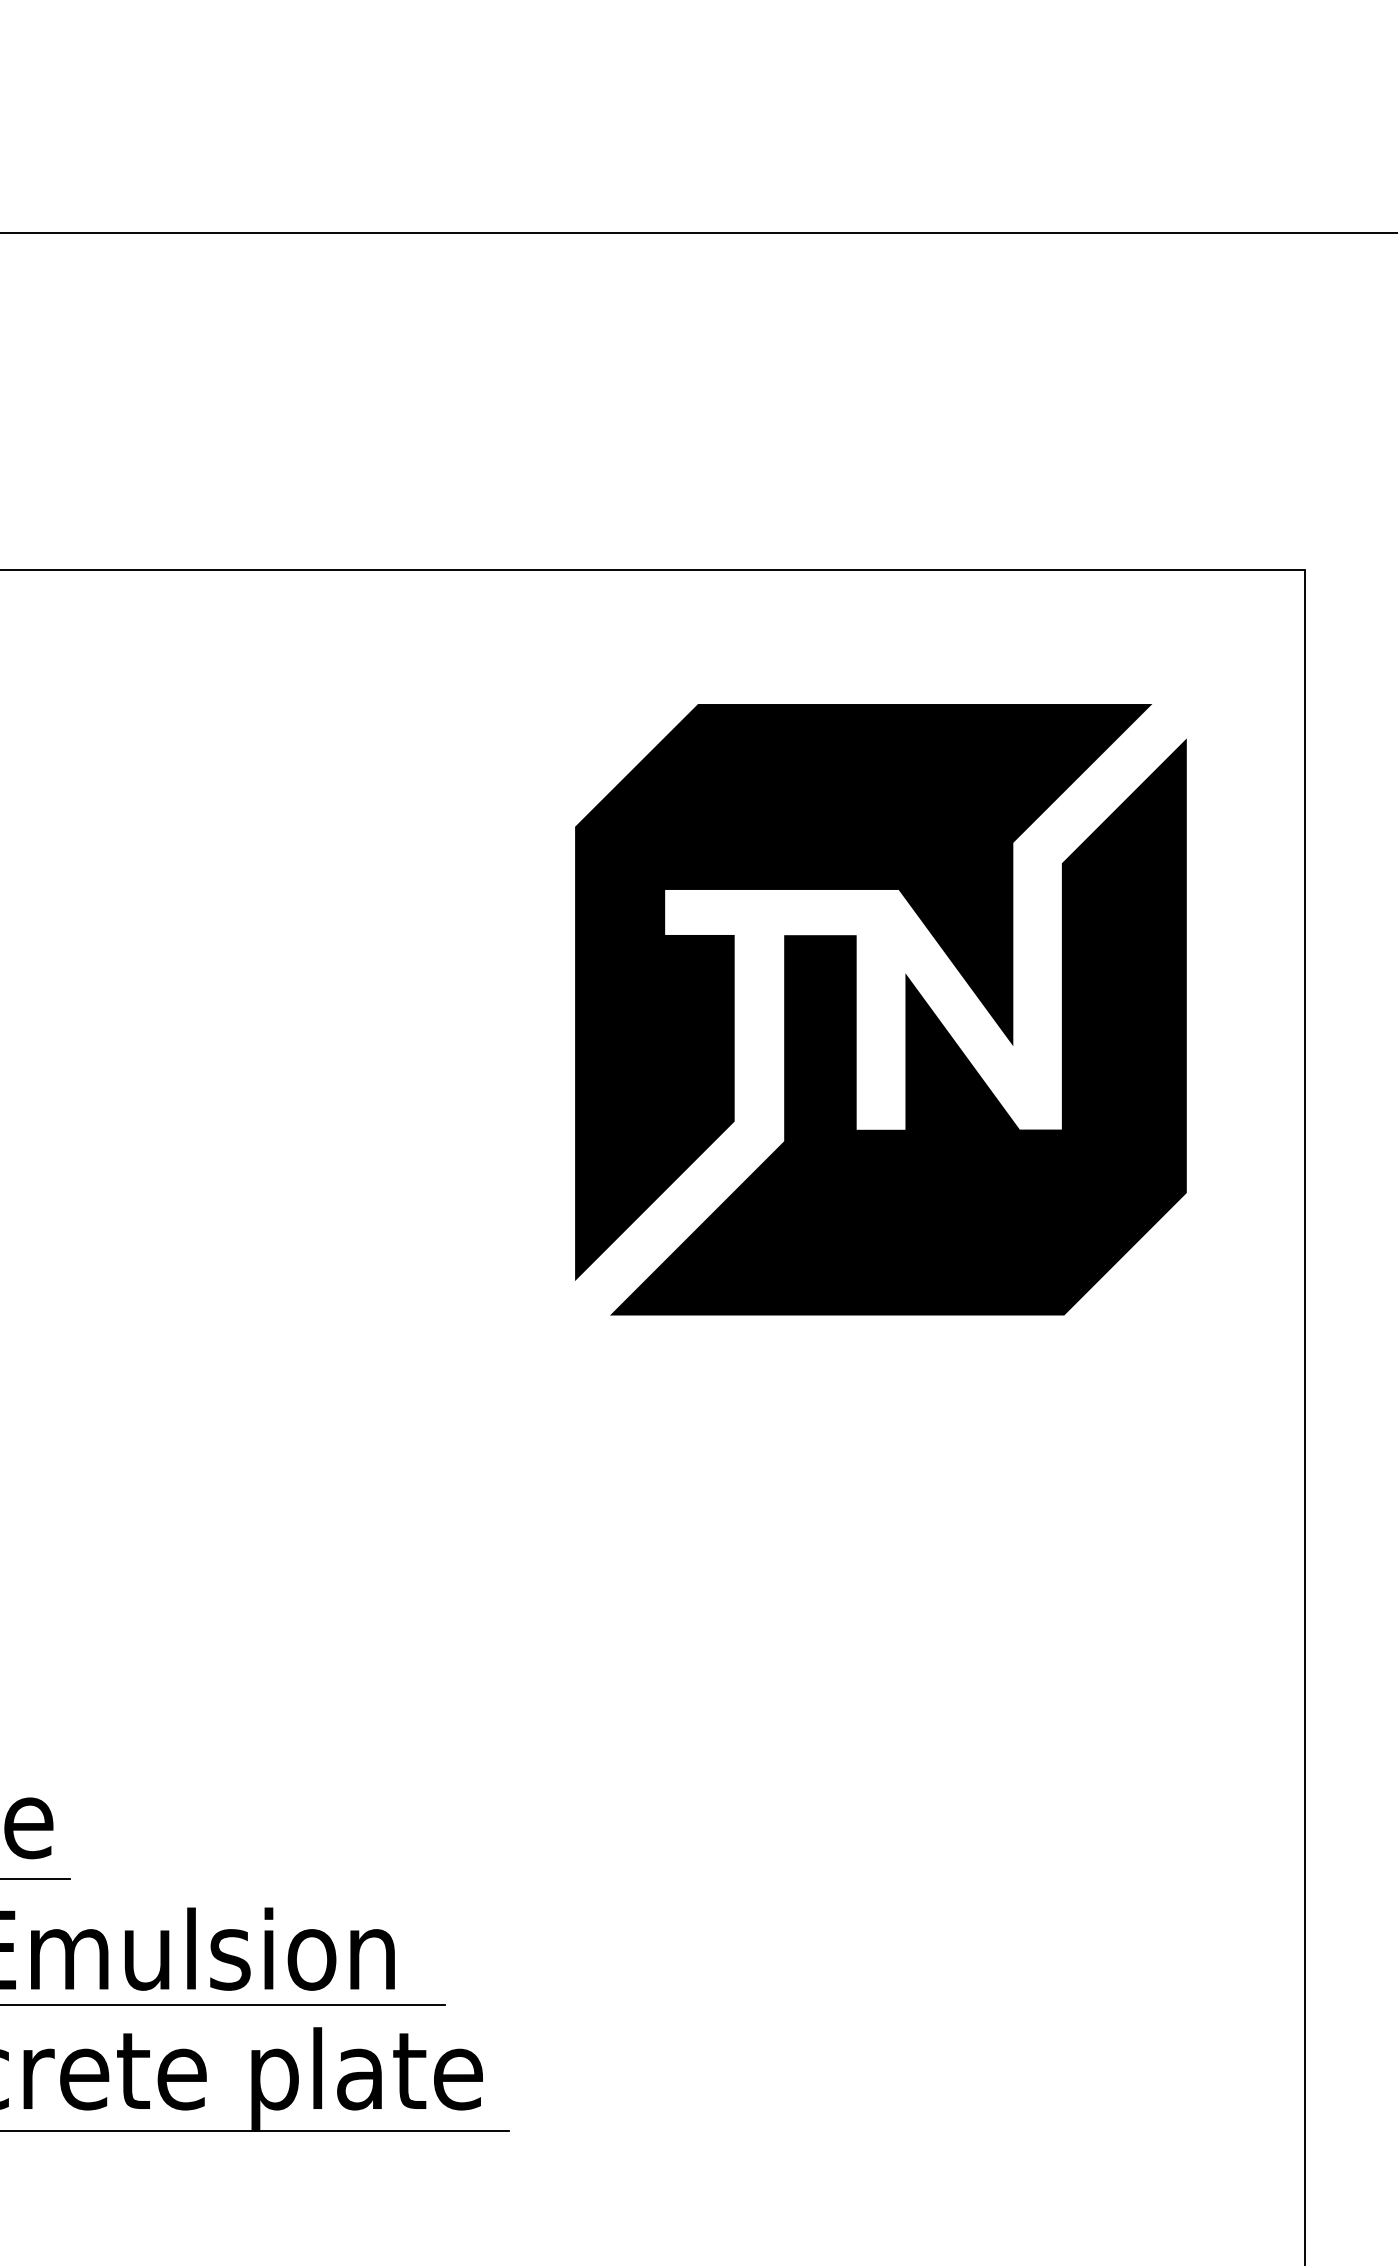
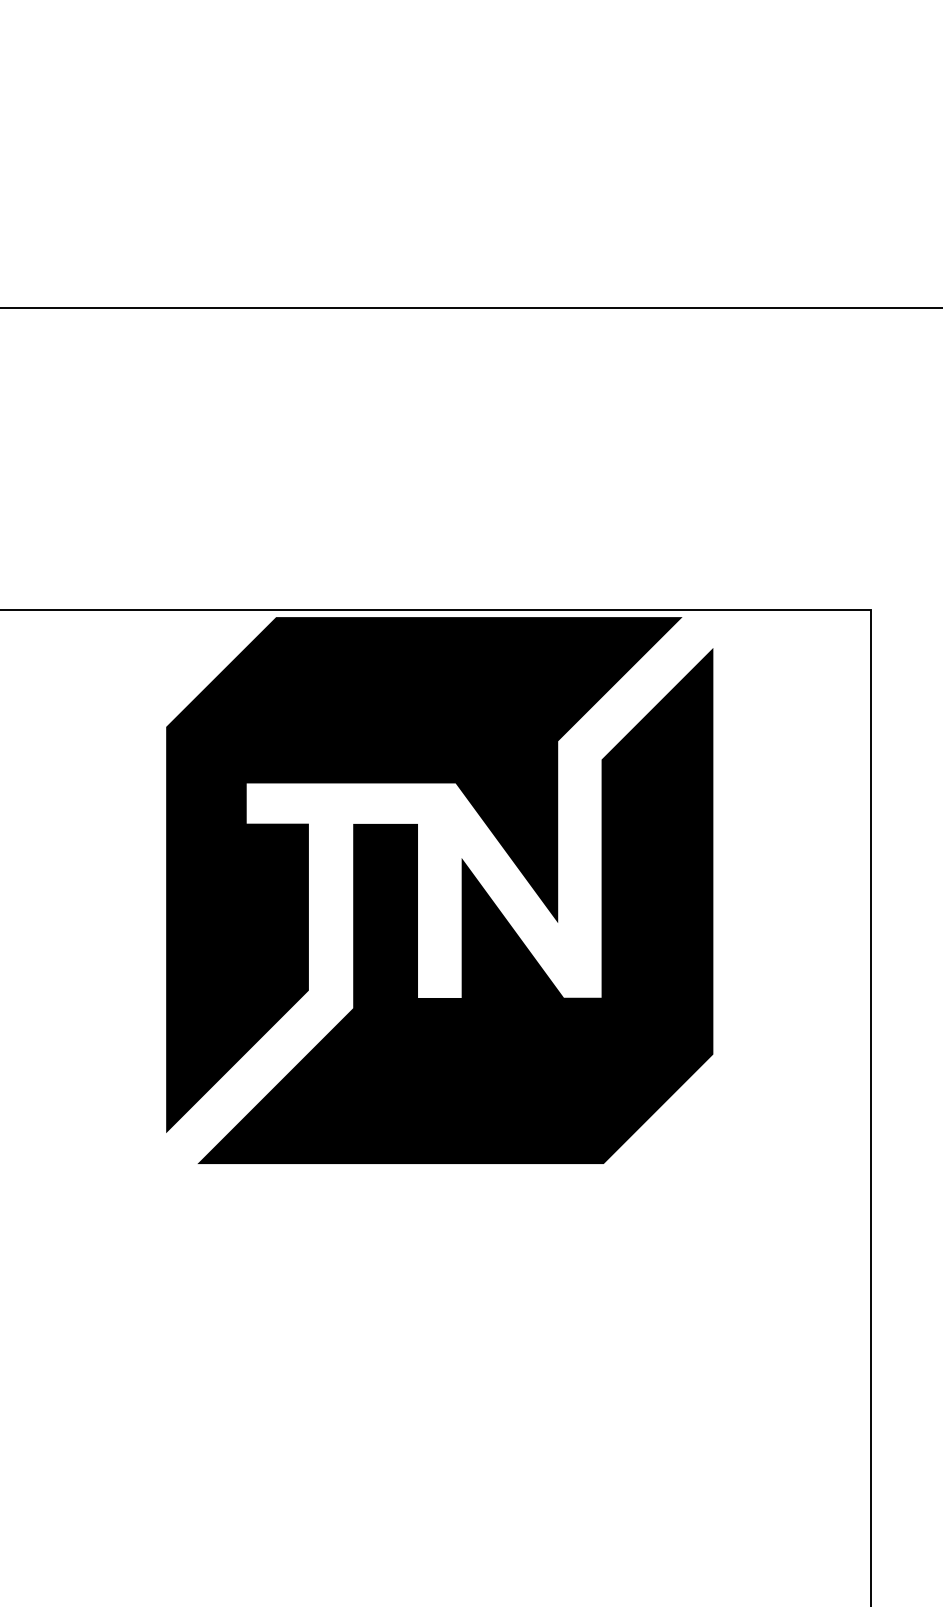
part: (856, 1009) -> (417, 890), moved

